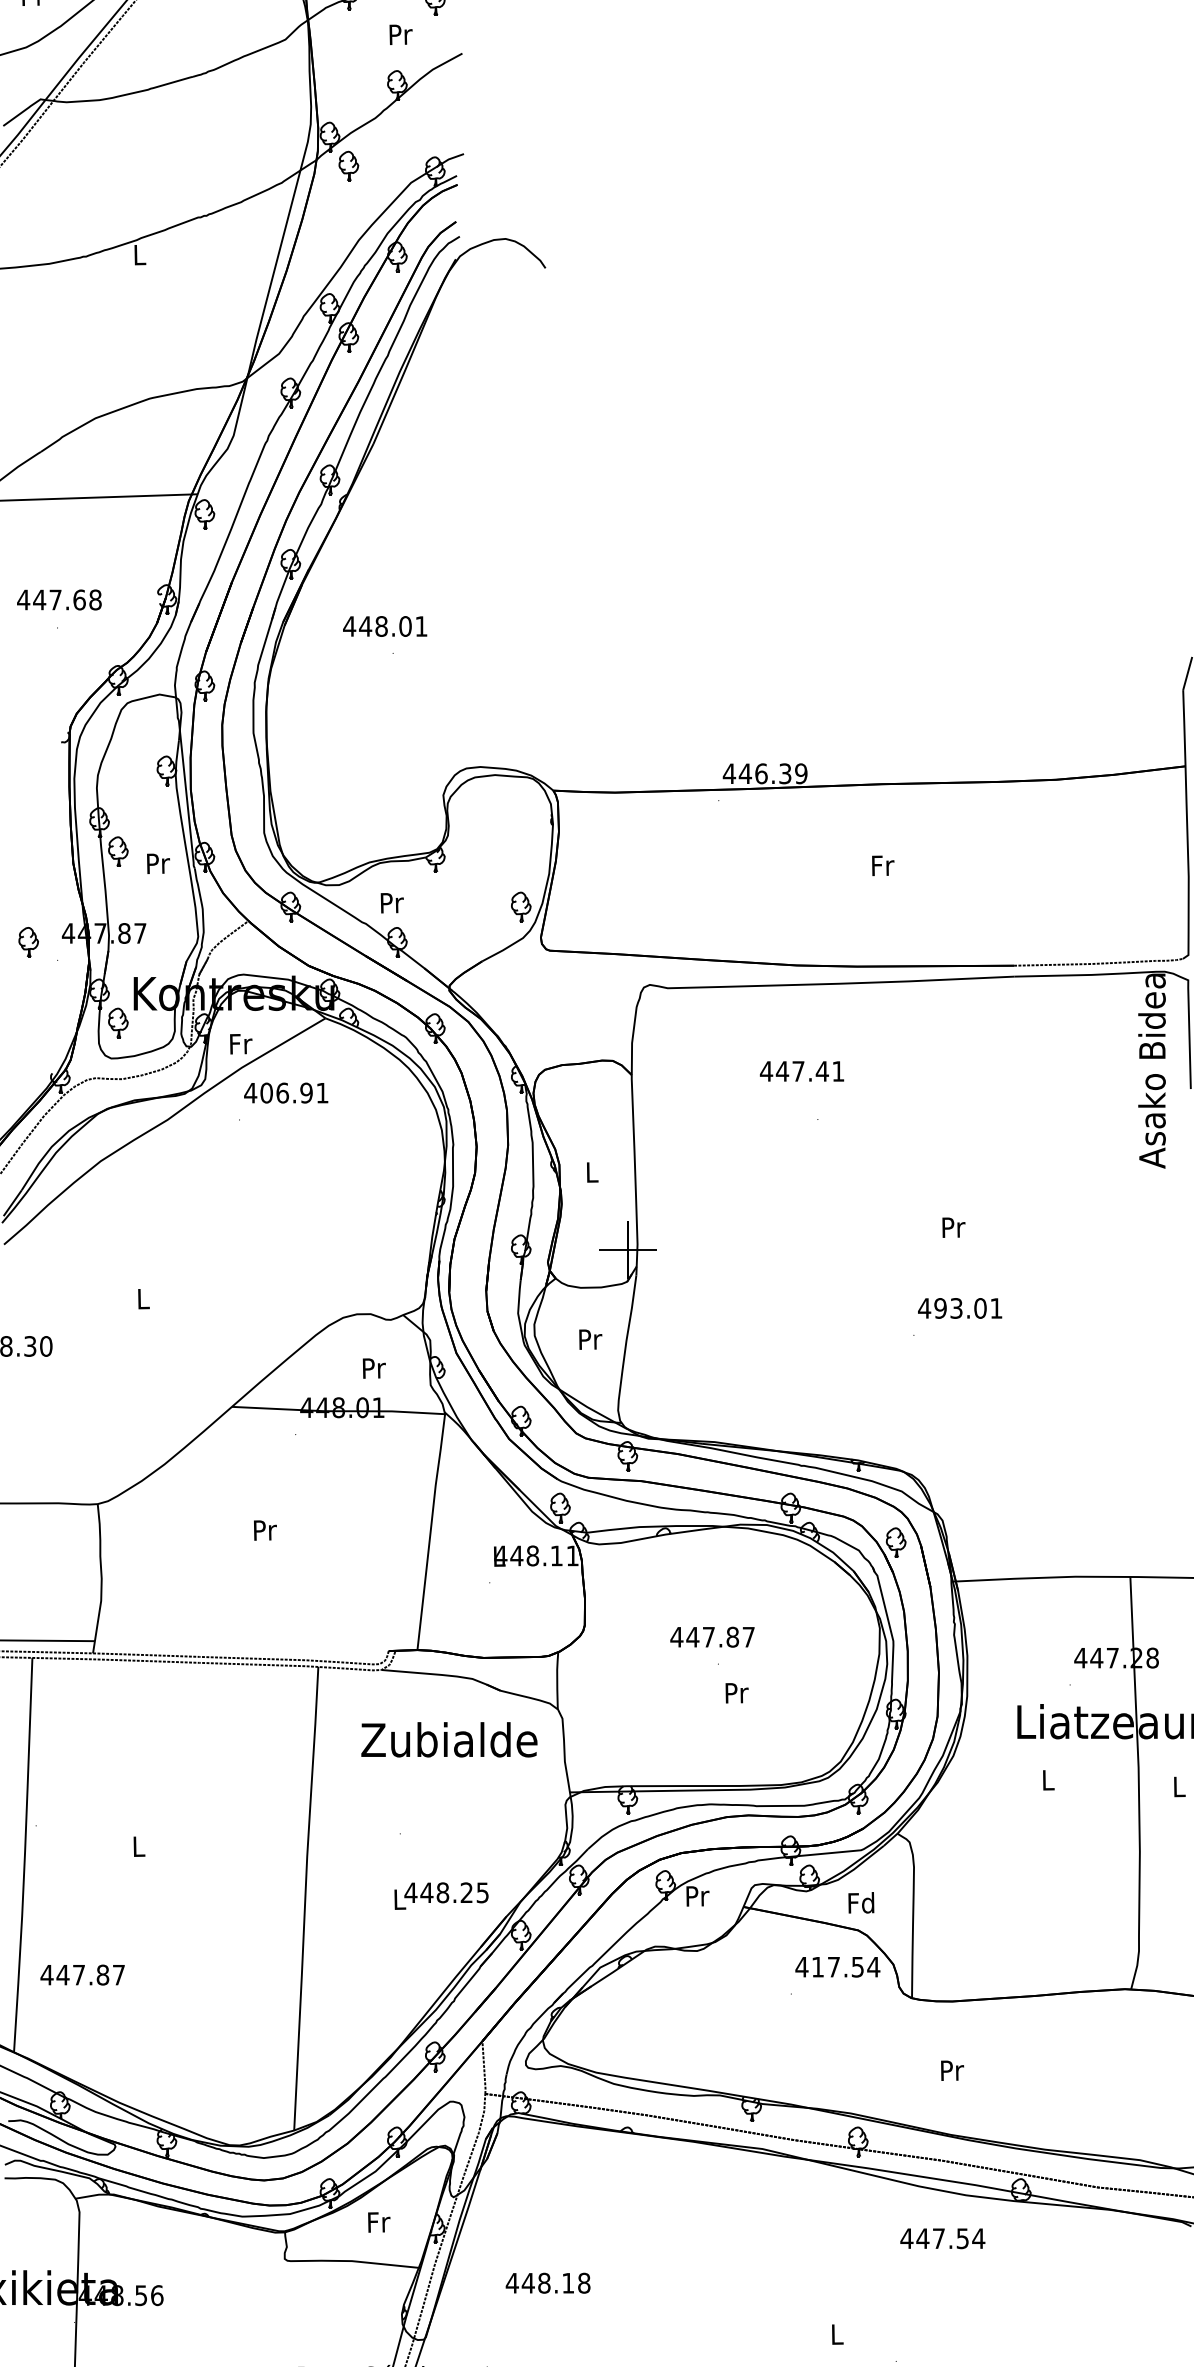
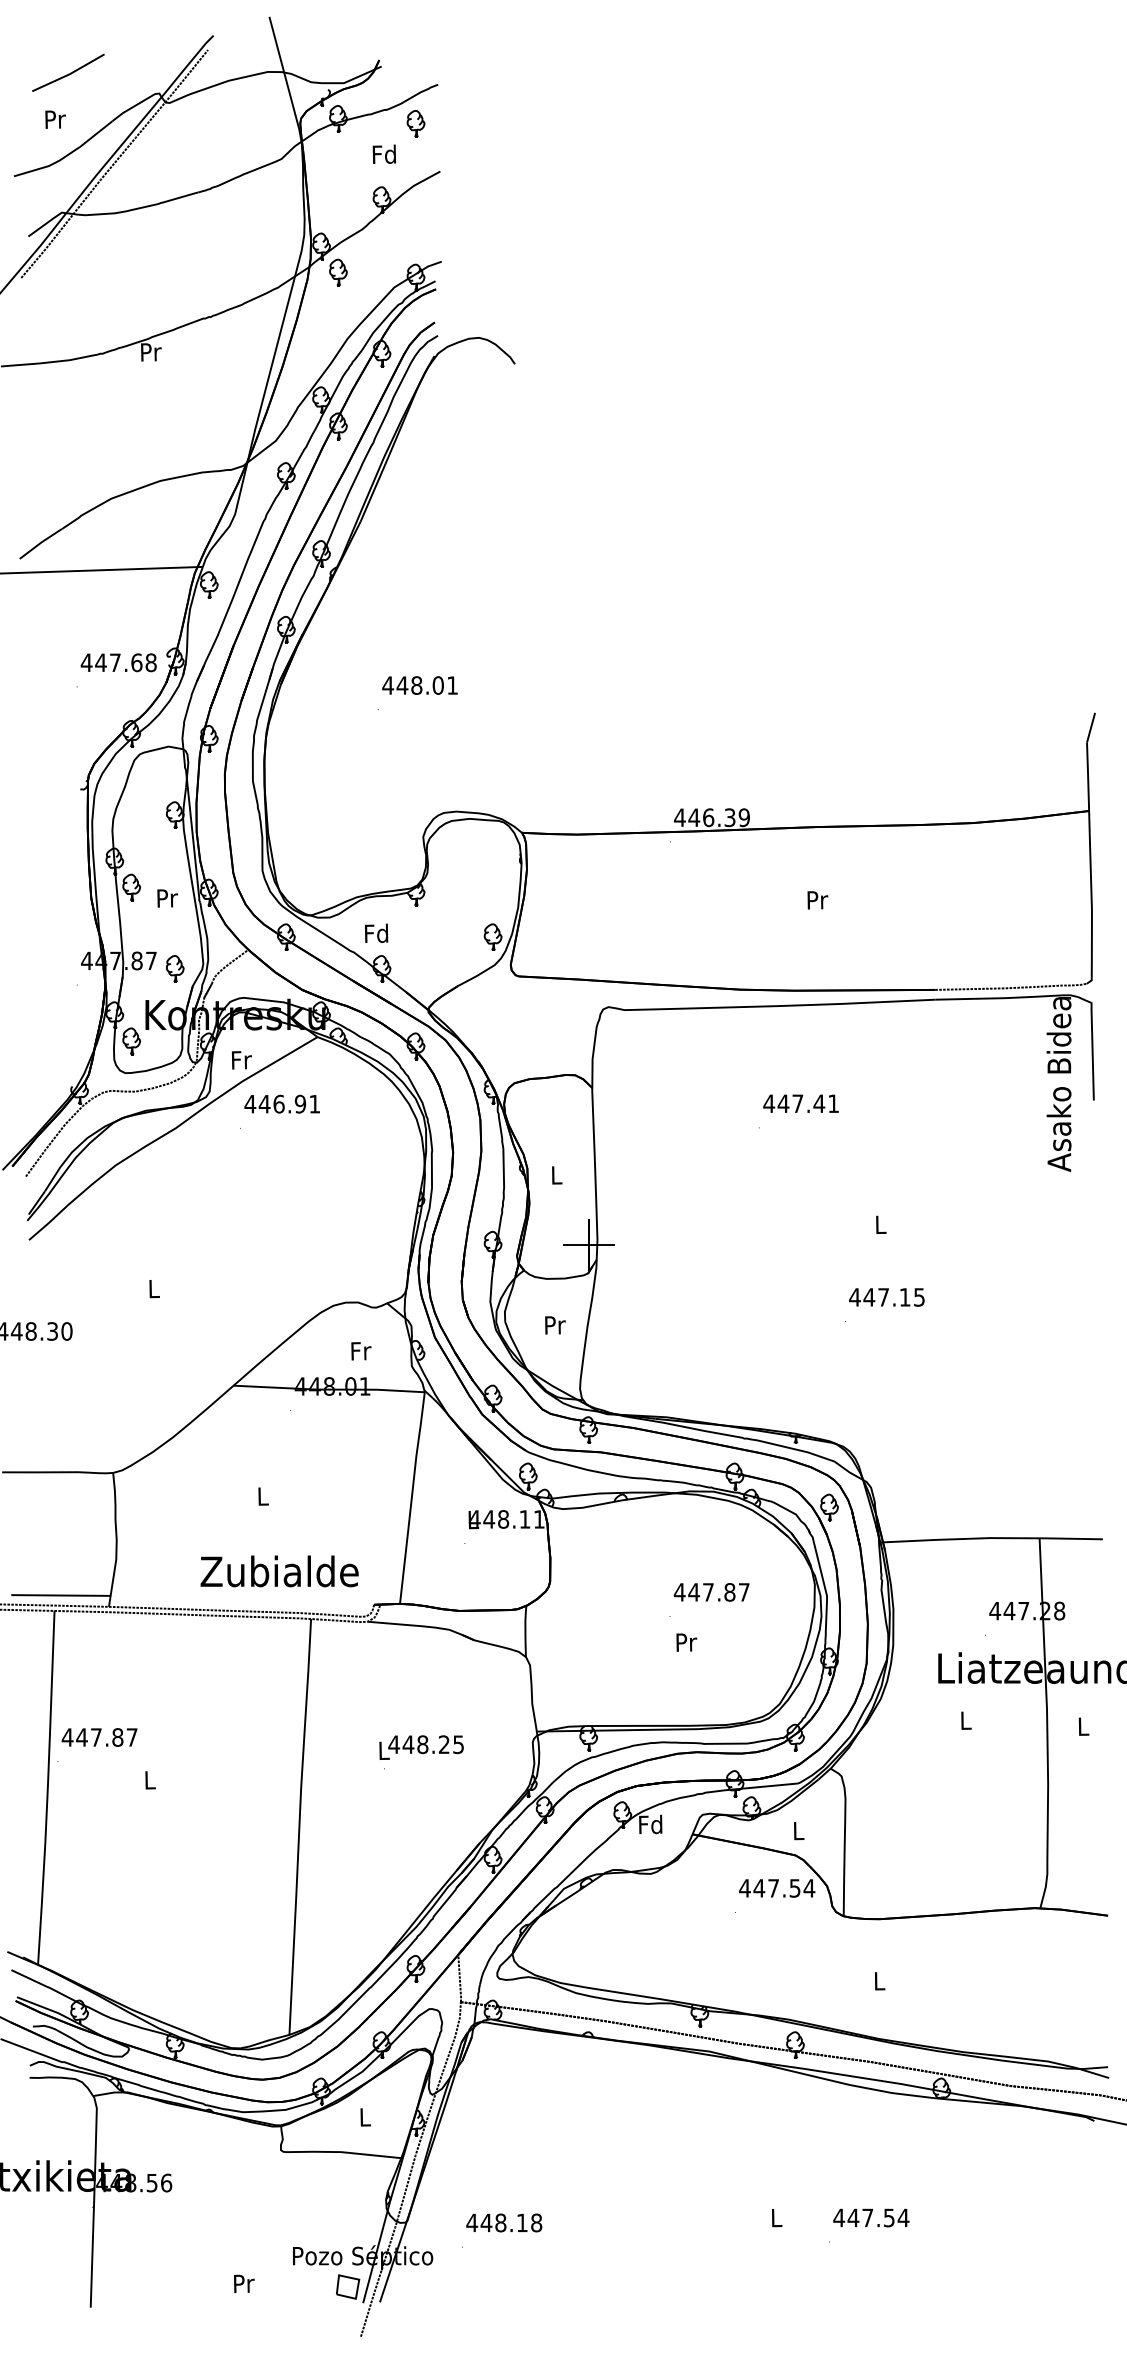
text: (399, 33) -> (383, 153), Pr -> Fd
text: (140, 255) -> (151, 352), L -> Pr
text: (59, 599) -> (118, 662), moved
text: (384, 626) -> (419, 685), moved
text: (882, 866) -> (817, 900), Fr -> Pr
text: (391, 901) -> (376, 932), Pr -> Fd
part: (29, 941) -> (175, 968), moved
text: (801, 1071) -> (800, 1103), moved
text: (266, 1092) -> (264, 1103), 406.91 -> 446.91
text: (954, 1227) -> (881, 1224), Pr -> L
text: (967, 1308) -> (893, 1297), 493.01 -> 447.15
text: (374, 1368) -> (361, 1351), Pr -> Fr
text: (265, 1530) -> (263, 1496), Pr -> L
text: (712, 1637) -> (711, 1592), moved
text: (449, 1739) -> (279, 1571), moved
text: (441, 1895) -> (421, 1747), moved
text: (696, 1895) -> (650, 1824), Pr -> Fd
text: (860, 1902) -> (797, 1830), Fd -> L
text: (818, 1967) -> (759, 1888), 417.54 -> 447.54
text: (82, 1975) -> (99, 1737), moved
text: (951, 2070) -> (879, 1981), Pr -> L
text: (378, 2222) -> (365, 2117), Fr -> L
text: (942, 2238) -> (871, 2217), moved
text: (548, 2282) -> (504, 2222), moved

